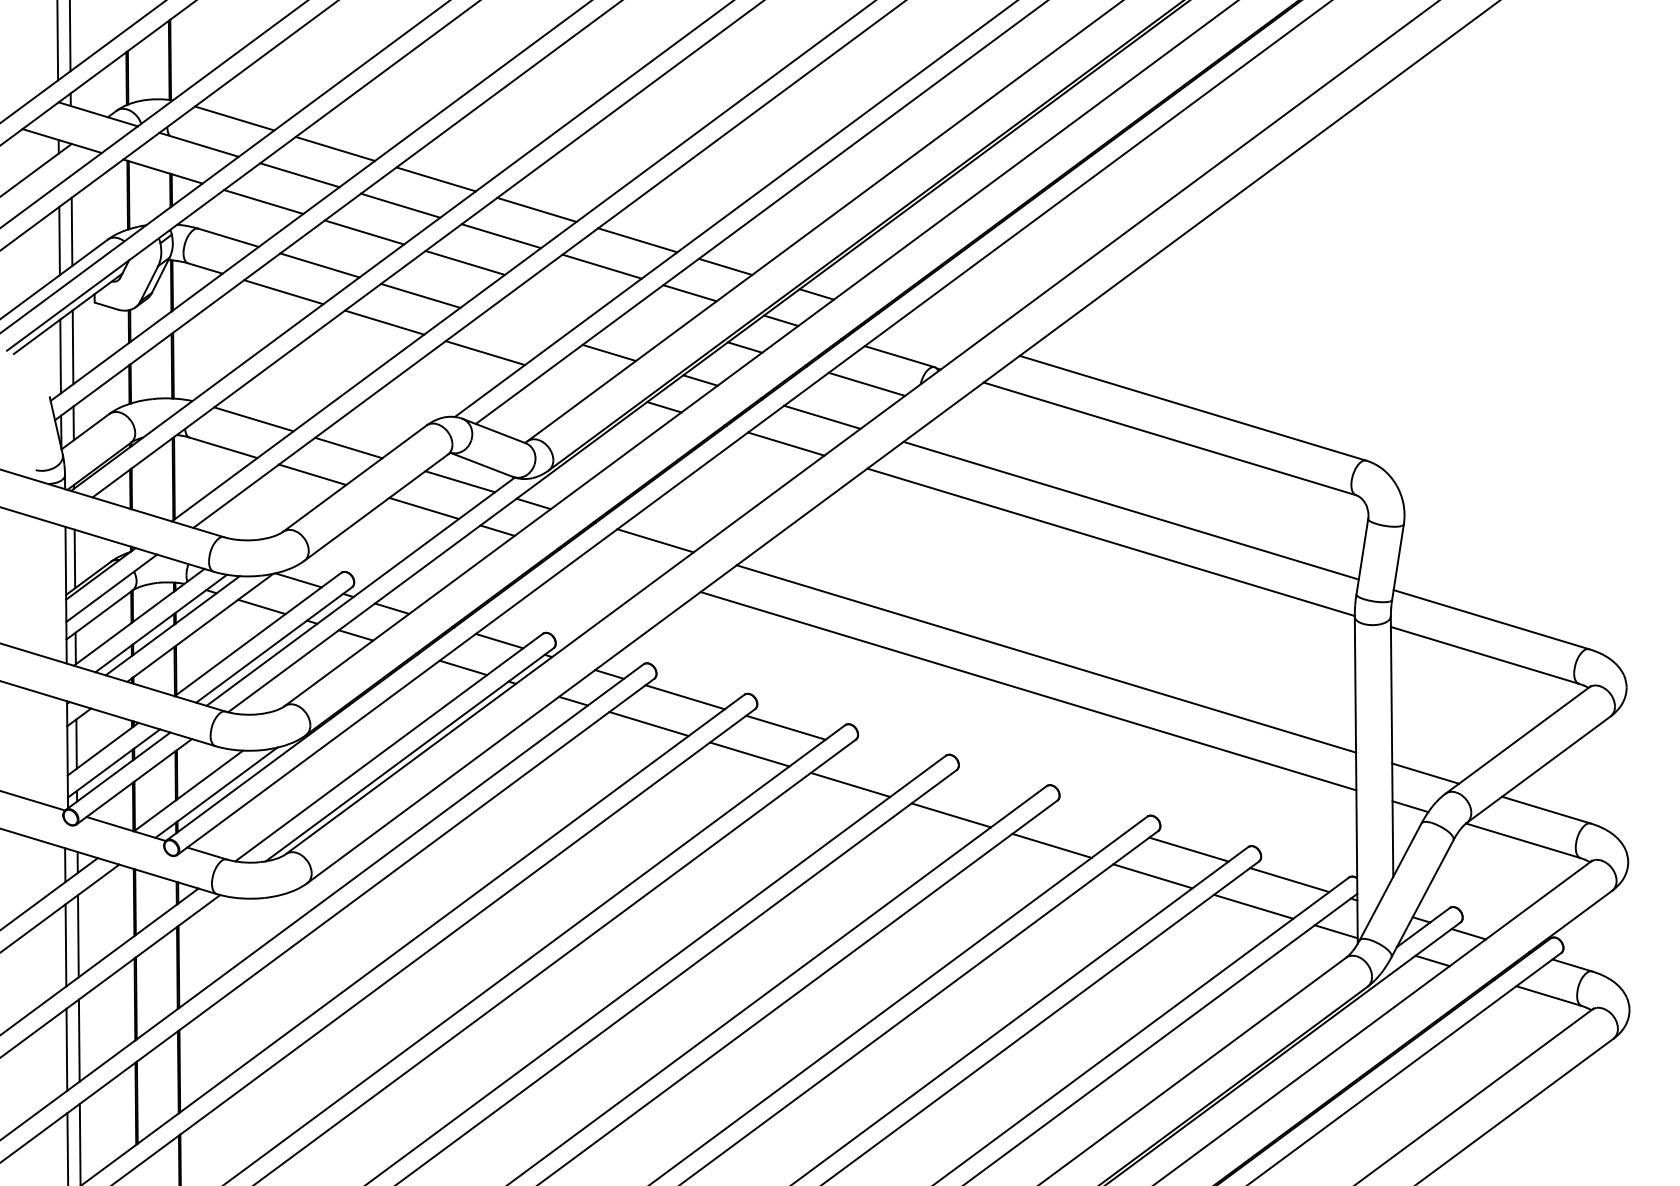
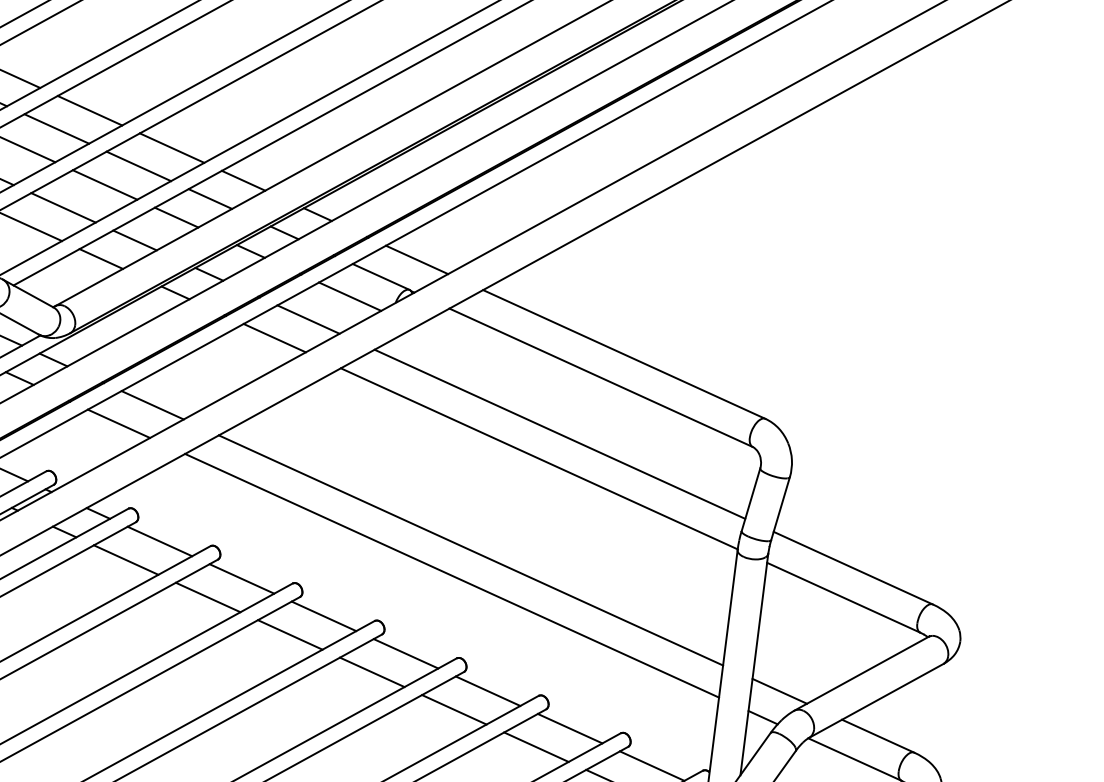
line: (565, 293) -> (104, 184), added
line: (653, 319) -> (176, 217), added
line: (521, 326) -> (63, 207), added
line: (938, 330) -> (417, 259), added
line: (572, 379) -> (100, 258), added
line: (619, 567) -> (119, 423), added
line: (886, 758) -> (323, 616), added
line: (987, 788) -> (406, 653), added
line: (1087, 819) -> (487, 691), added

